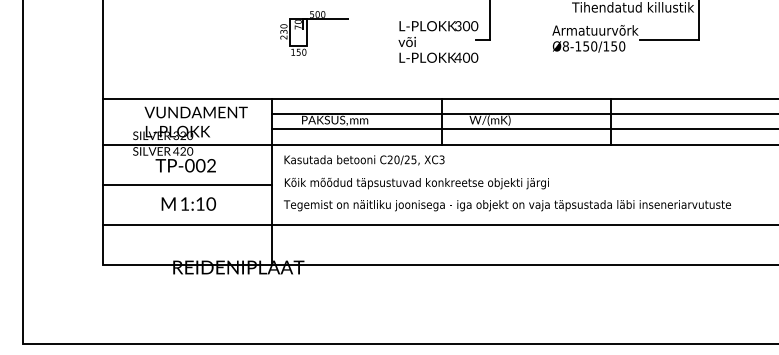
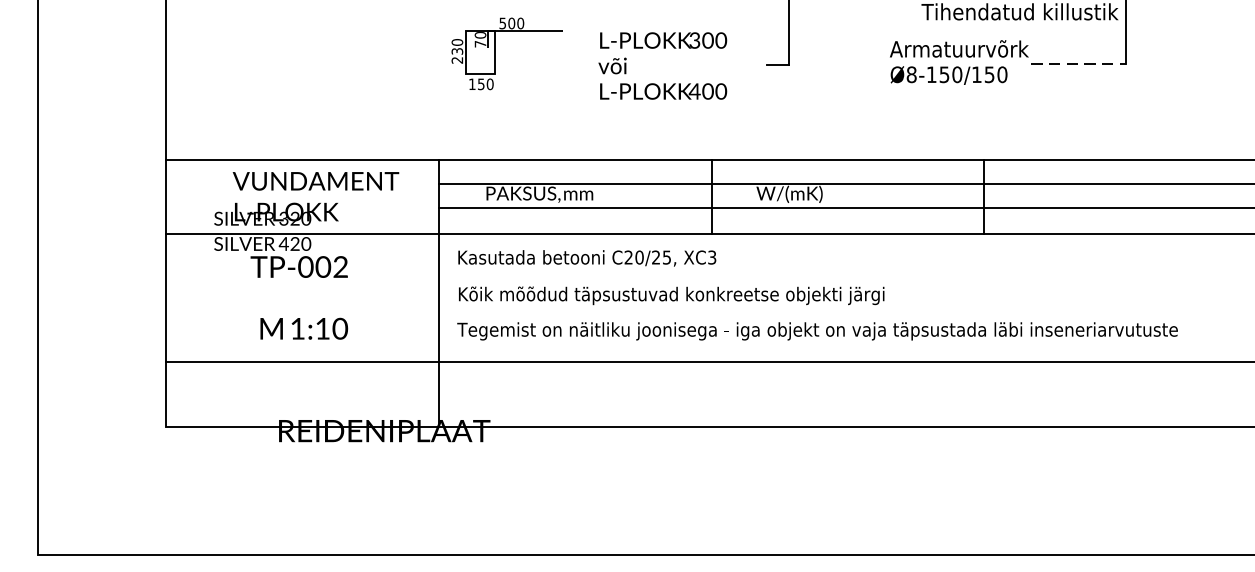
line: (669, 39) -> (1078, 63), solid -> dashed
text: (438, 41) -> (662, 65), moved
line: (187, 185) -> (302, 298), removed

